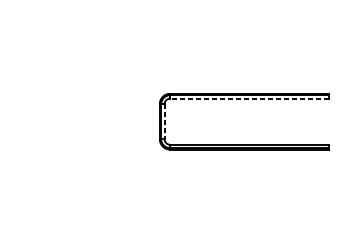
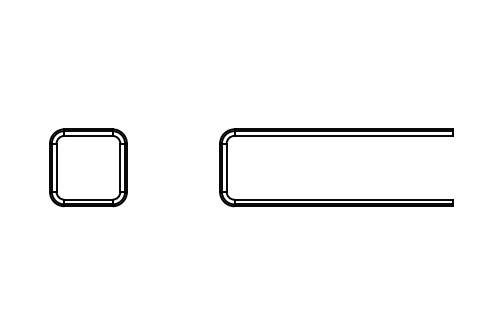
line: (249, 98) -> (343, 135), dashed -> solid
part: (64, 121) -> (88, 167), added
line: (164, 122) -> (226, 168), dashed -> solid

